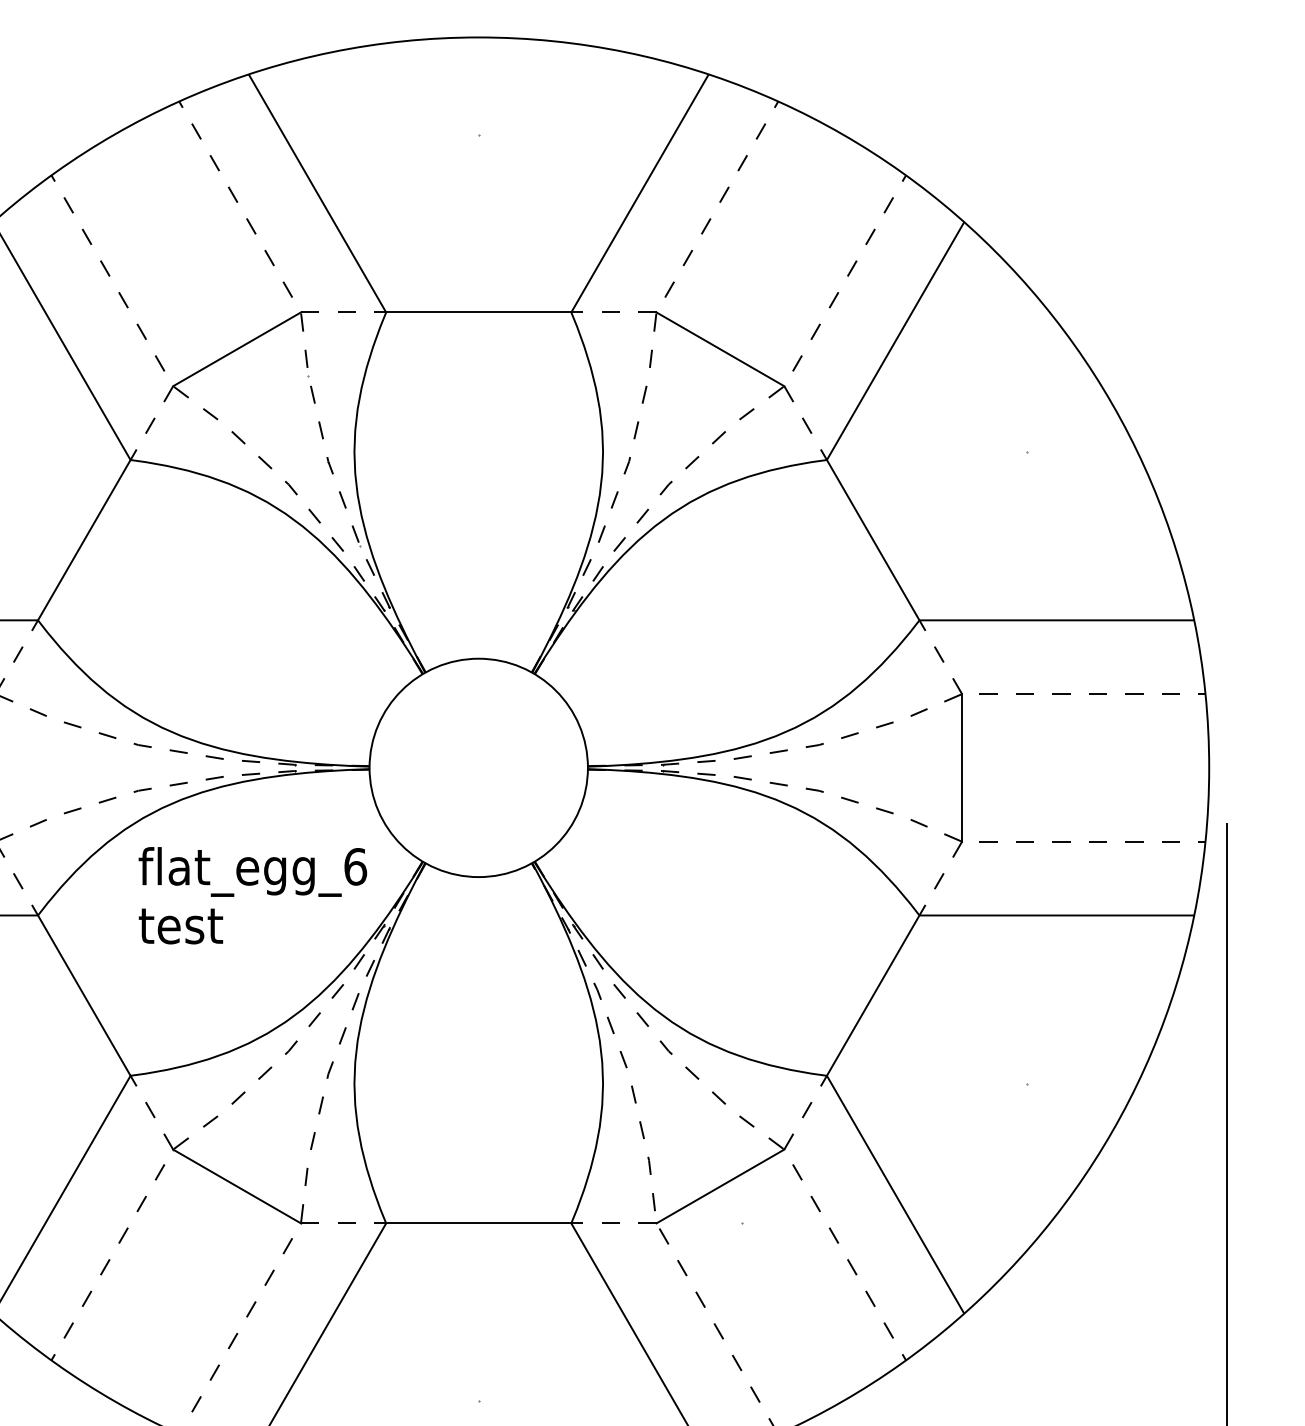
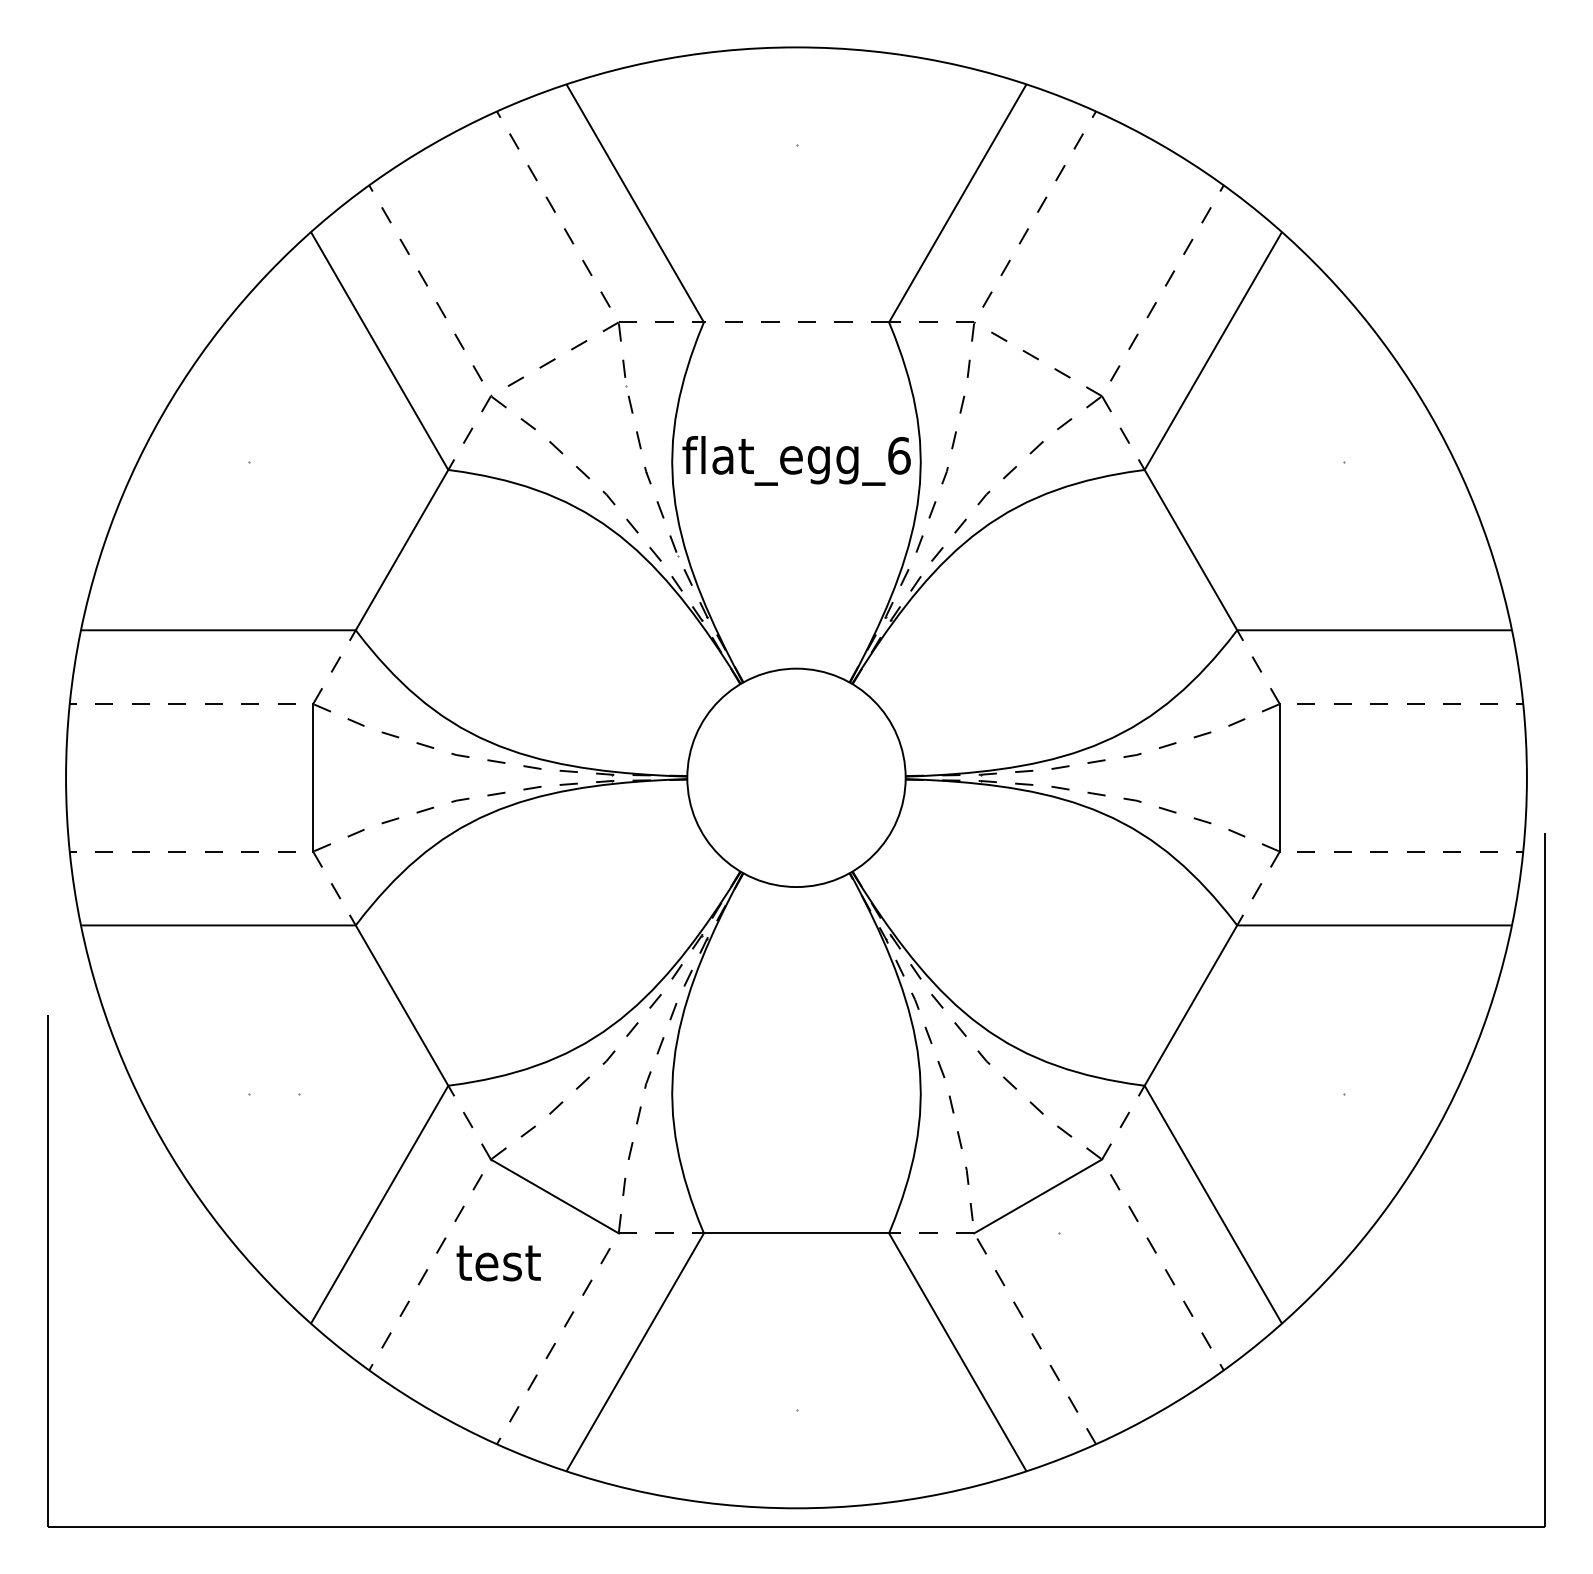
line: (478, 312) -> (796, 322), solid -> dashed
line: (236, 349) -> (554, 359), solid -> dashed
line: (720, 349) -> (1038, 359), solid -> dashed
text: (252, 871) -> (796, 460), moved
text: (180, 926) -> (498, 1263), moved

